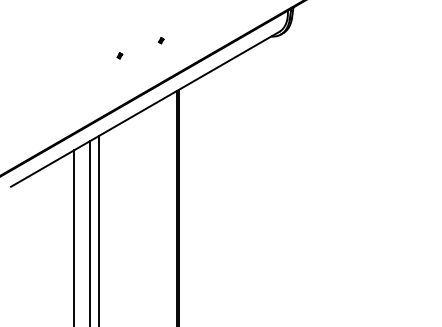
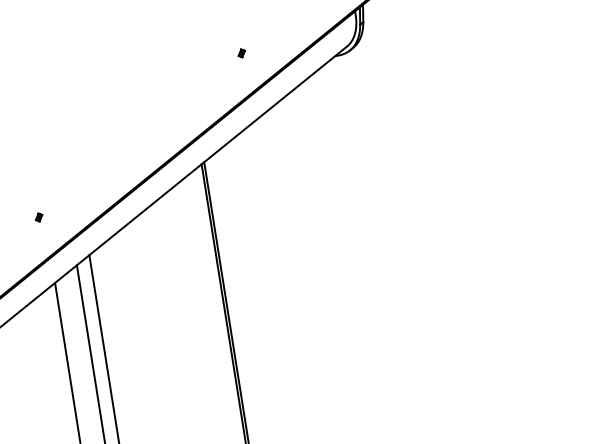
part: (161, 40) -> (242, 53), moved
part: (119, 55) -> (38, 217), moved

